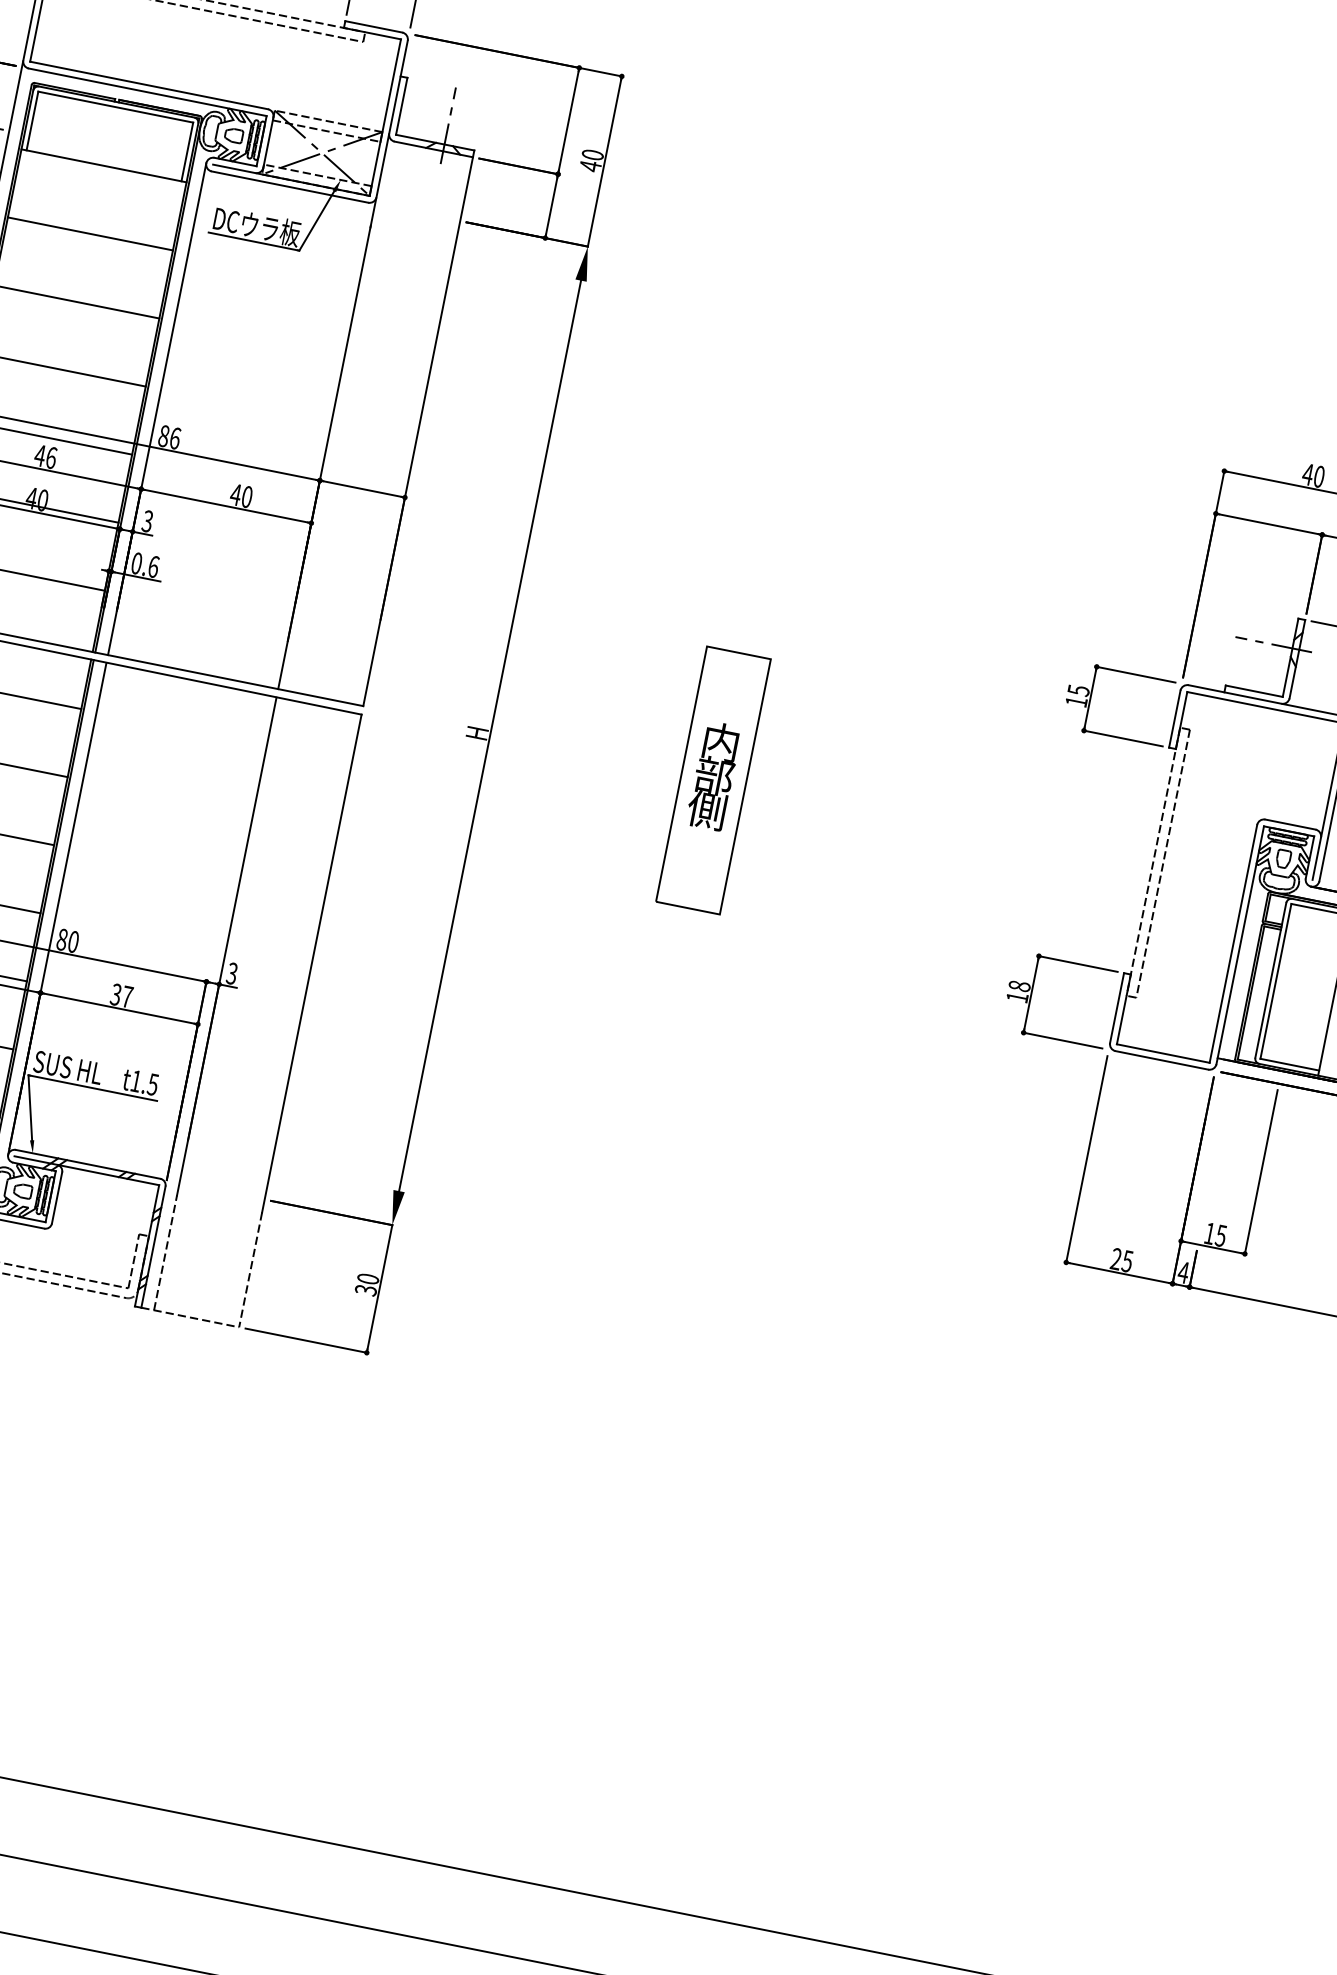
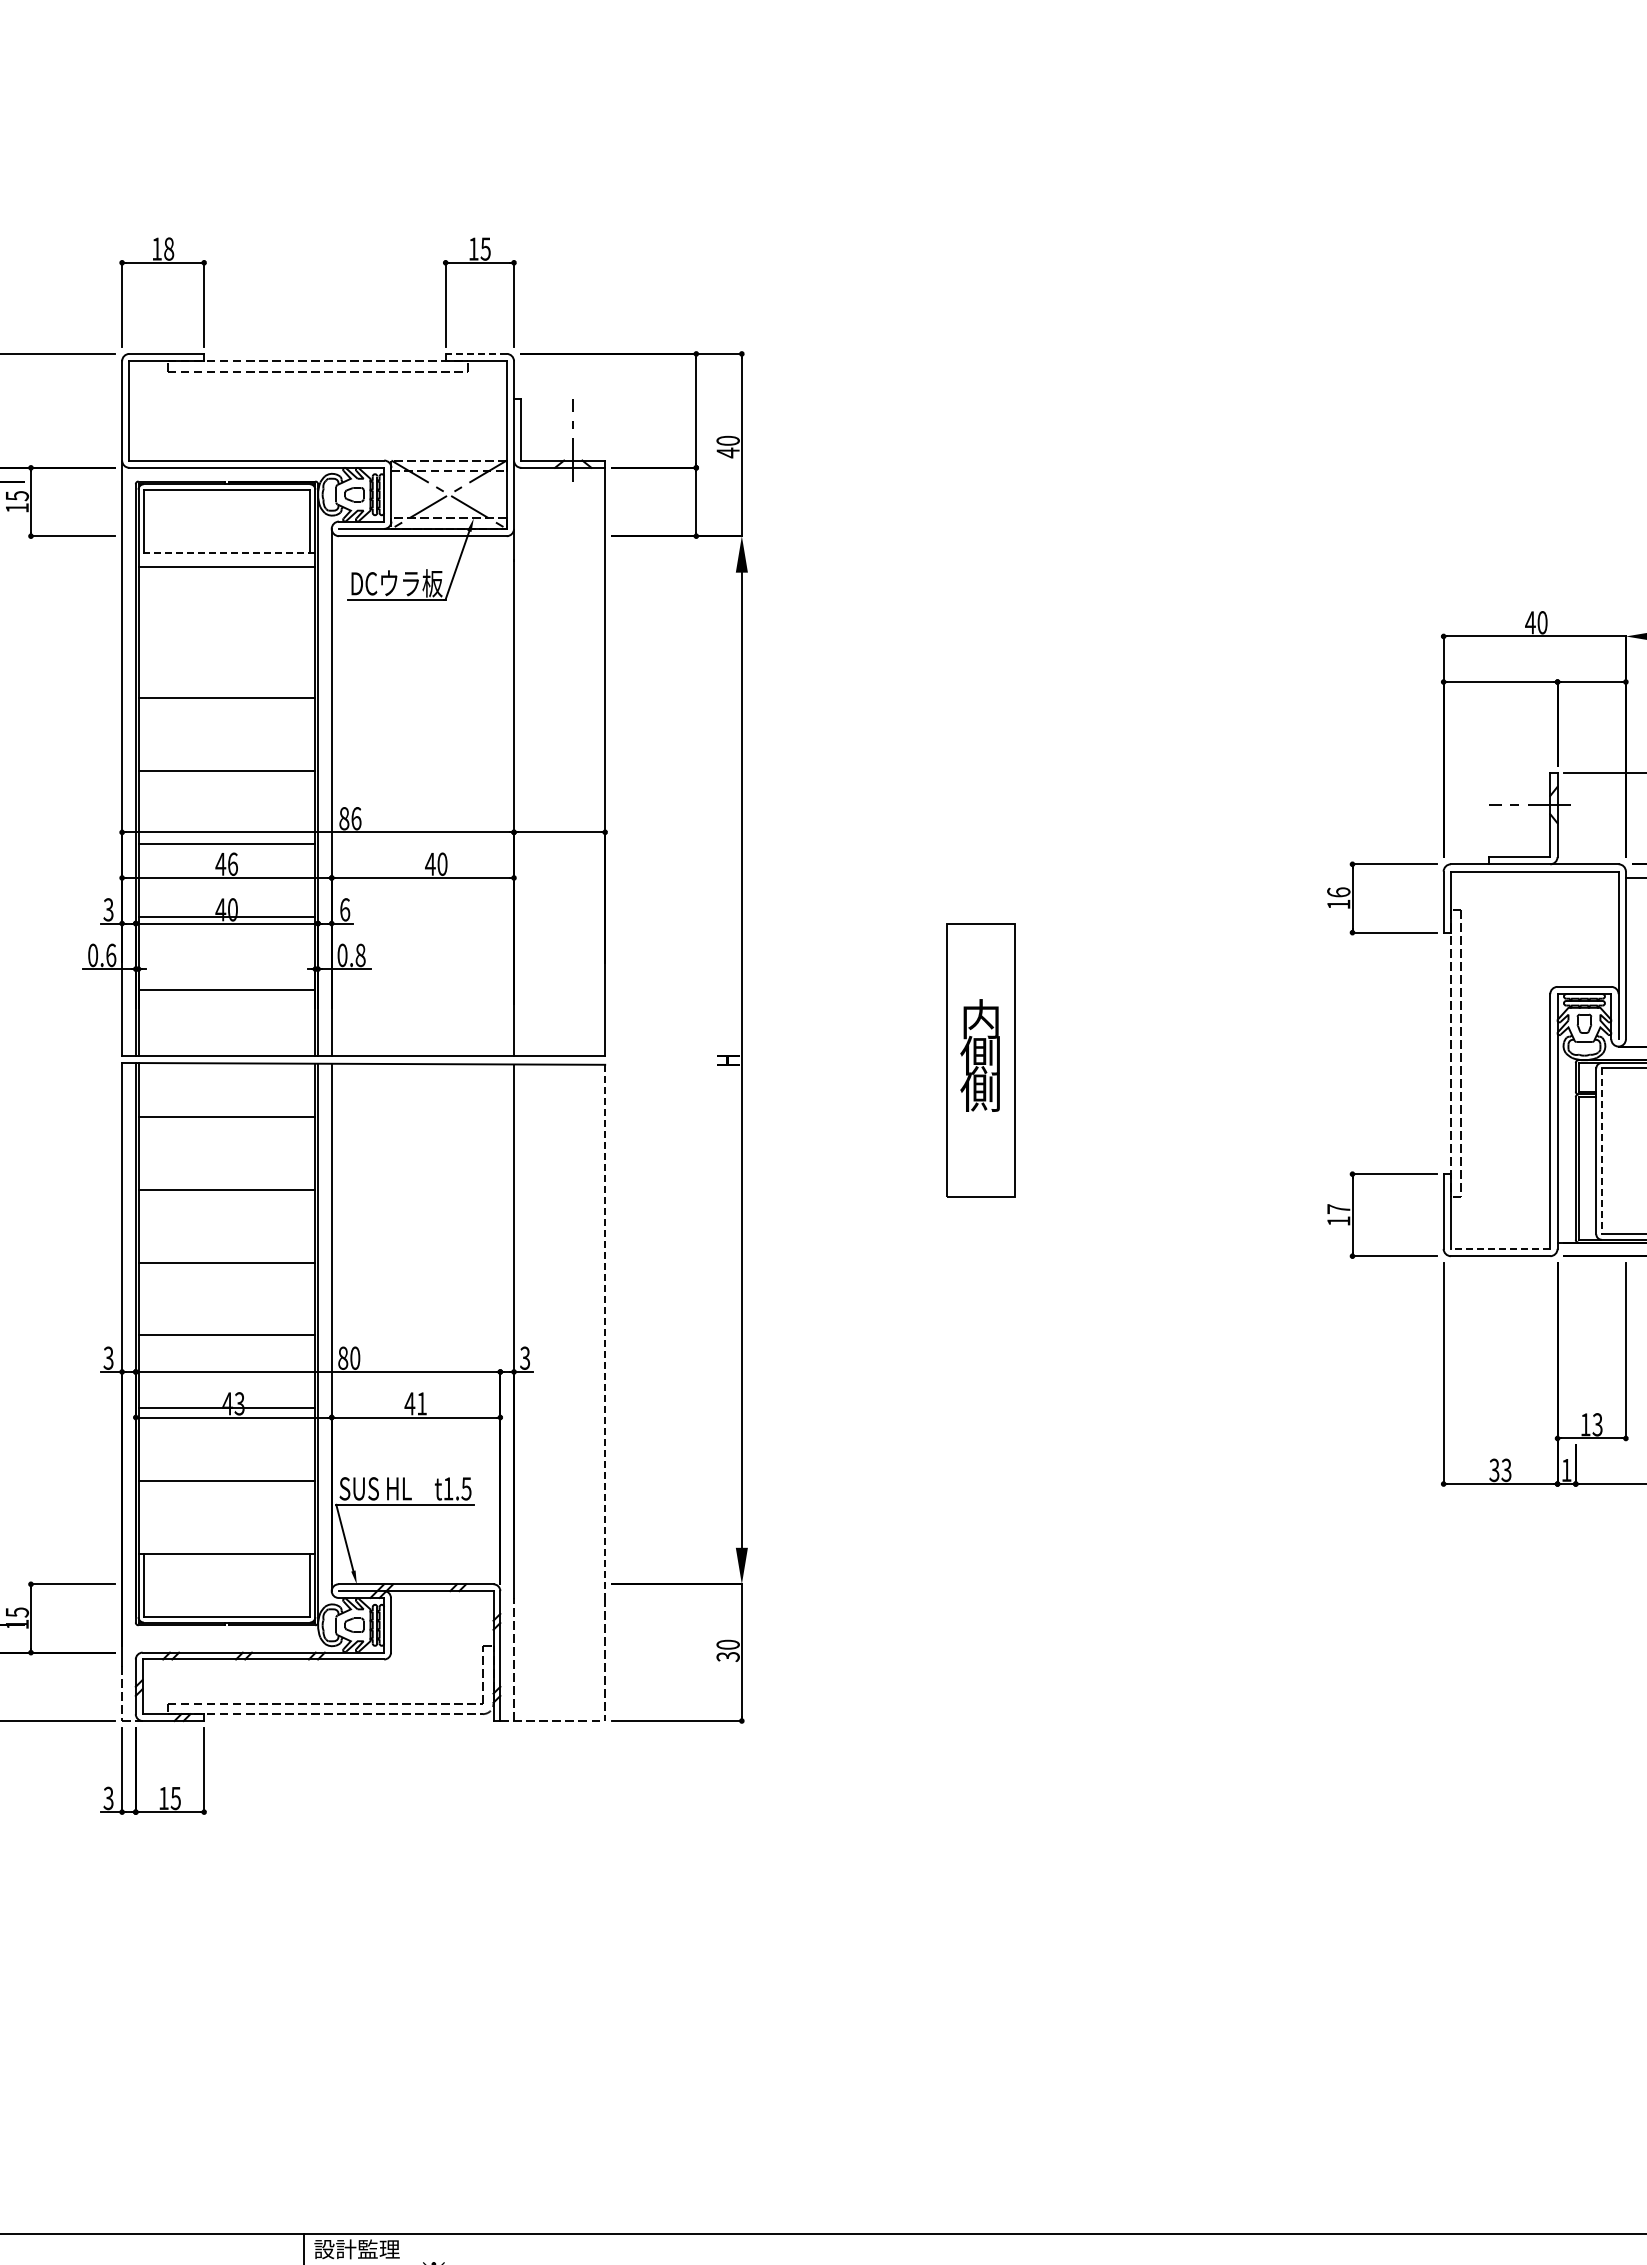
line: (374, 26) -> (476, 353), solid -> dashed
line: (103, 165) -> (226, 552), solid -> dashed
line: (90, 233) -> (226, 566), moved
text: (147, 520) -> (344, 909), 3 -> 6
text: (153, 565) -> (360, 954), 0.6 -> 0.8
text: (1078, 690) -> (1338, 892), 15 -> 16
text: (713, 775) -> (980, 1055), 部 -> 側
line: (312, 963) -> (605, 1331), solid -> dashed
line: (1275, 981) -> (1601, 1151), solid -> dashed
text: (1019, 986) -> (1338, 1209), 18 -> 17
text: (121, 995) -> (415, 1403), 37 -> 41
line: (1163, 1053) -> (1500, 1248), solid -> dashed
text: (1220, 1235) -> (1597, 1424), 15 -> 13
text: (1121, 1260) -> (1500, 1470), 25 -> 33
text: (1183, 1272) -> (1566, 1470), 4 -> 1

